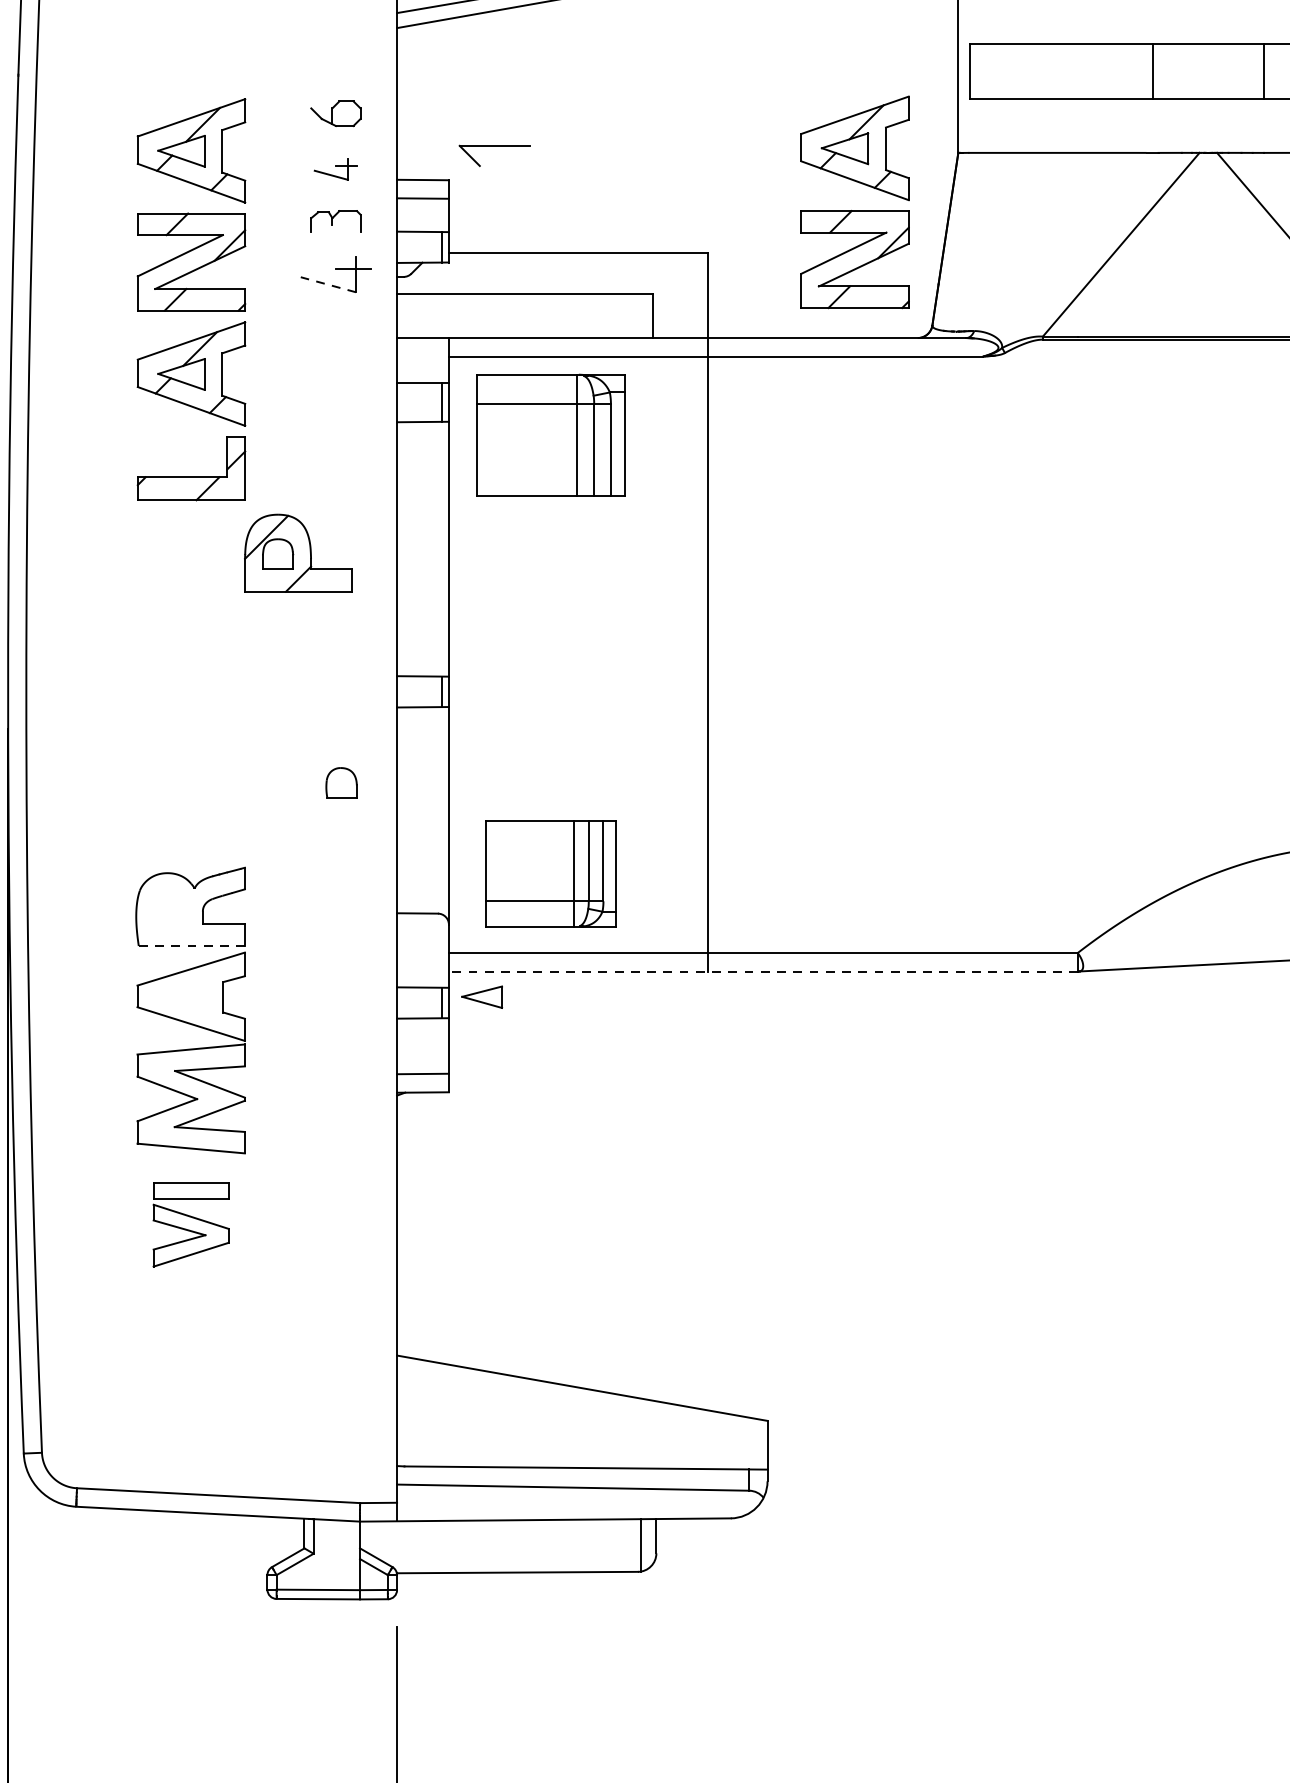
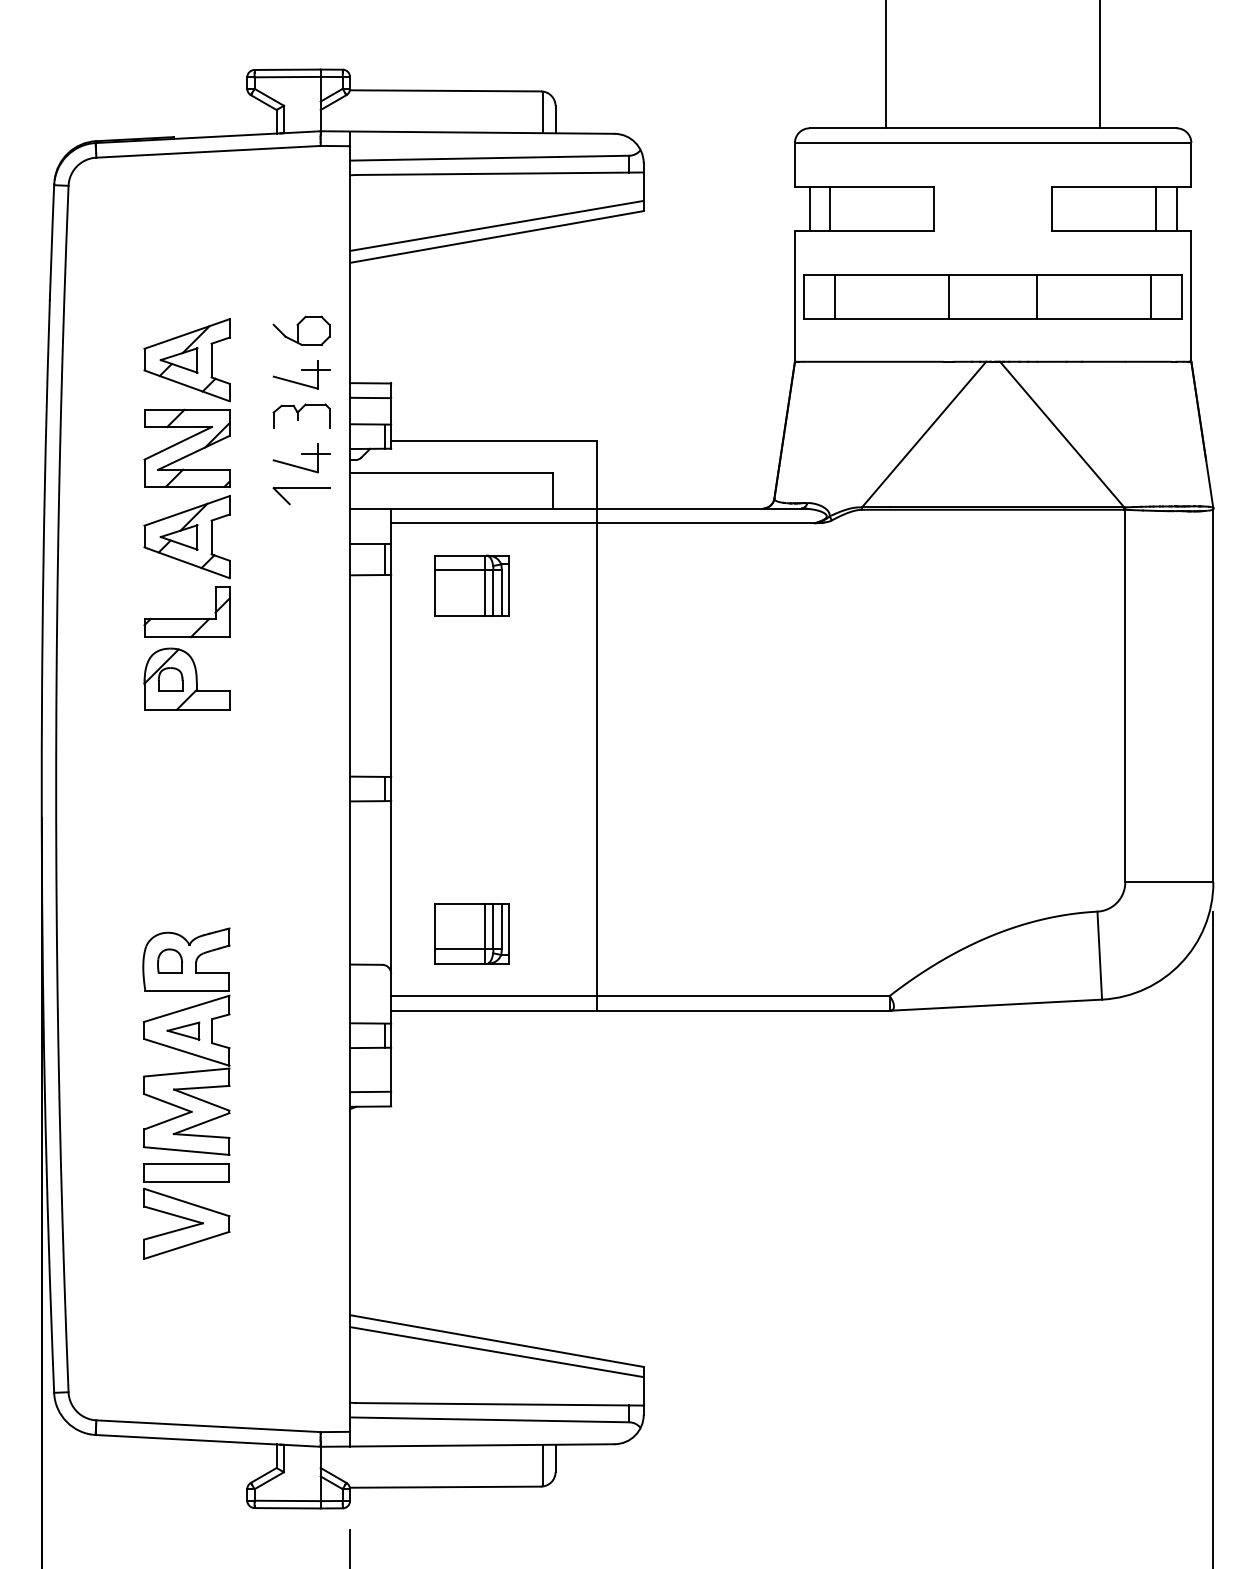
line: (1008, 71) -> (834, 297), added
part: (335, 113) -> (301, 330), size x1.43
part: (494, 146) -> (301, 488), moved
part: (335, 168) -> (301, 374), size x1.67
part: (851, 209) -> (710, 406), removed
part: (335, 220) -> (301, 415), size x1.43
line: (328, 284) -> (295, 466), dashed -> solid
part: (550, 435) -> (471, 585), size x0.62
part: (297, 552) -> (186, 678), moved
part: (342, 782) -> (170, 960), moved
part: (550, 874) -> (471, 933), size x0.71
line: (192, 945) -> (187, 990), dashed -> solid
line: (763, 971) -> (640, 1010), dashed -> solid
part: (482, 996) -> (183, 1030), moved
part: (190, 1224) -> (186, 1211), size x1.43
line: (581, 1402) -> (496, 1352), added

